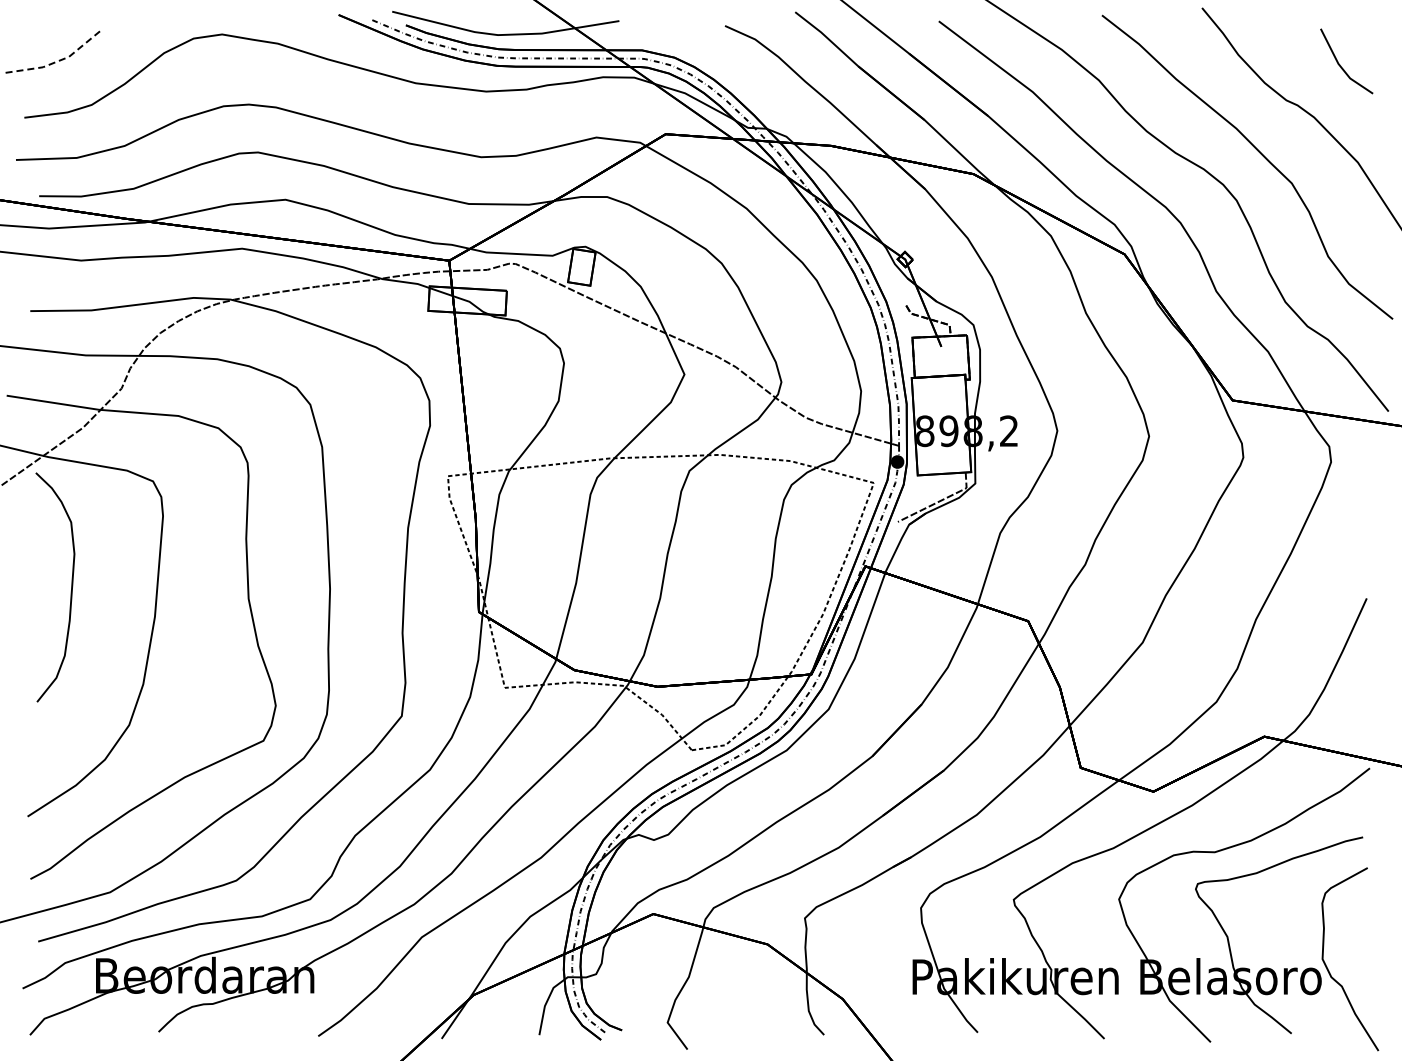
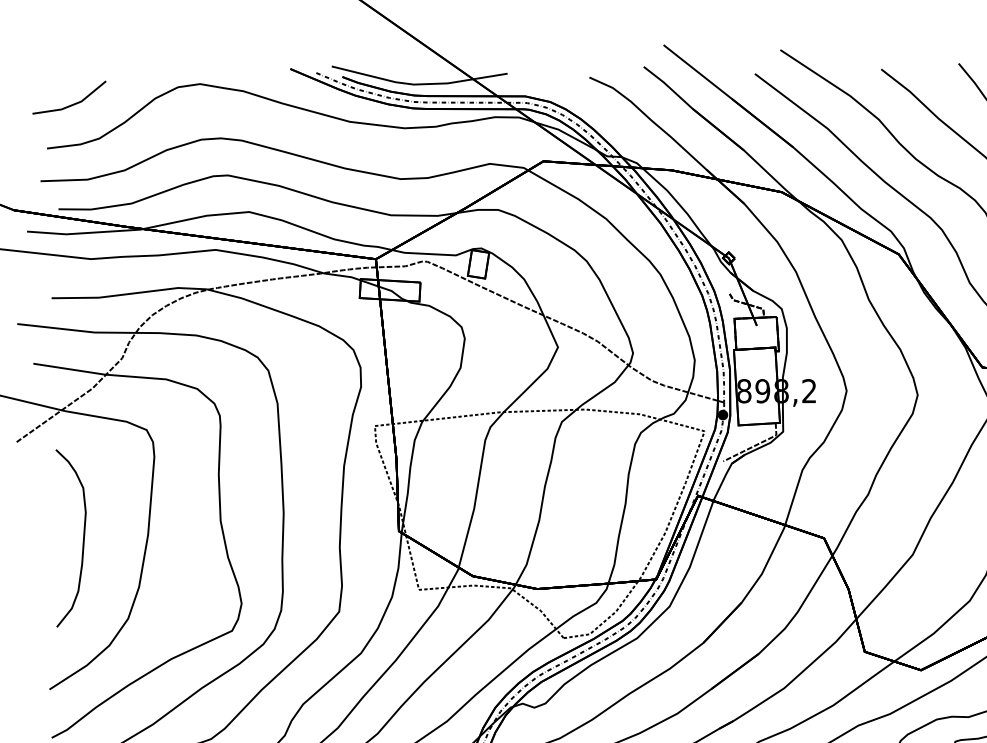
line: (57, 61) -> (72, 105), dashed -> solid
curve: (70, 591) -> (82, 541), moved

